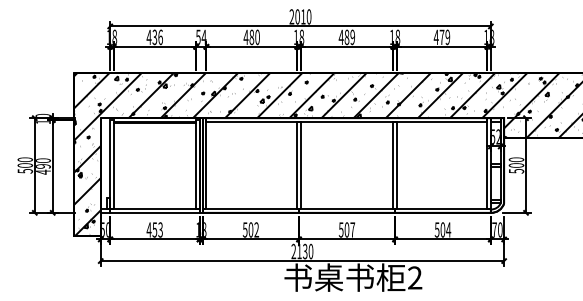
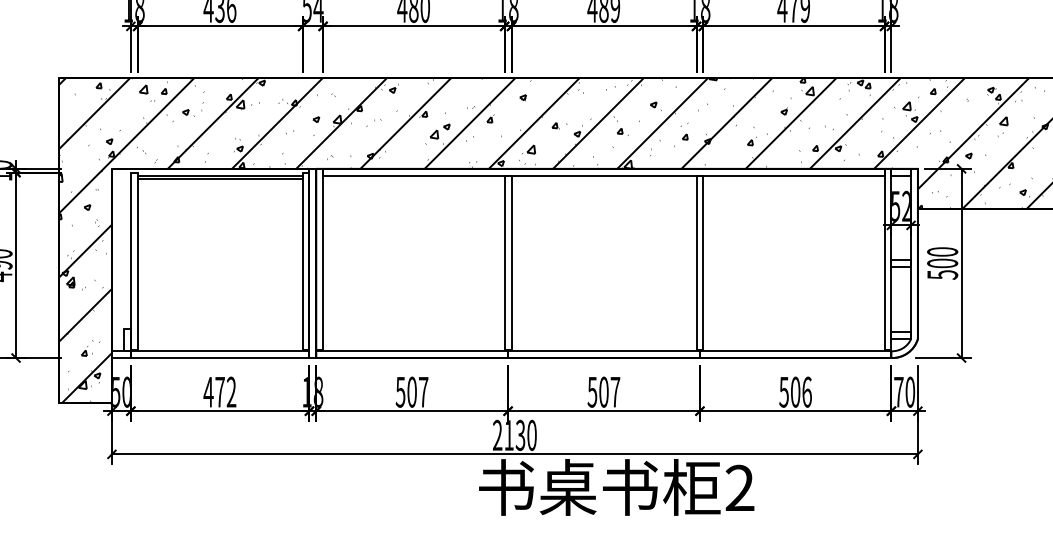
text: (157, 229) -> (225, 391), 453 -> 472
text: (256, 229) -> (423, 391), 502 -> 507
text: (448, 229) -> (806, 391), 504 -> 506

